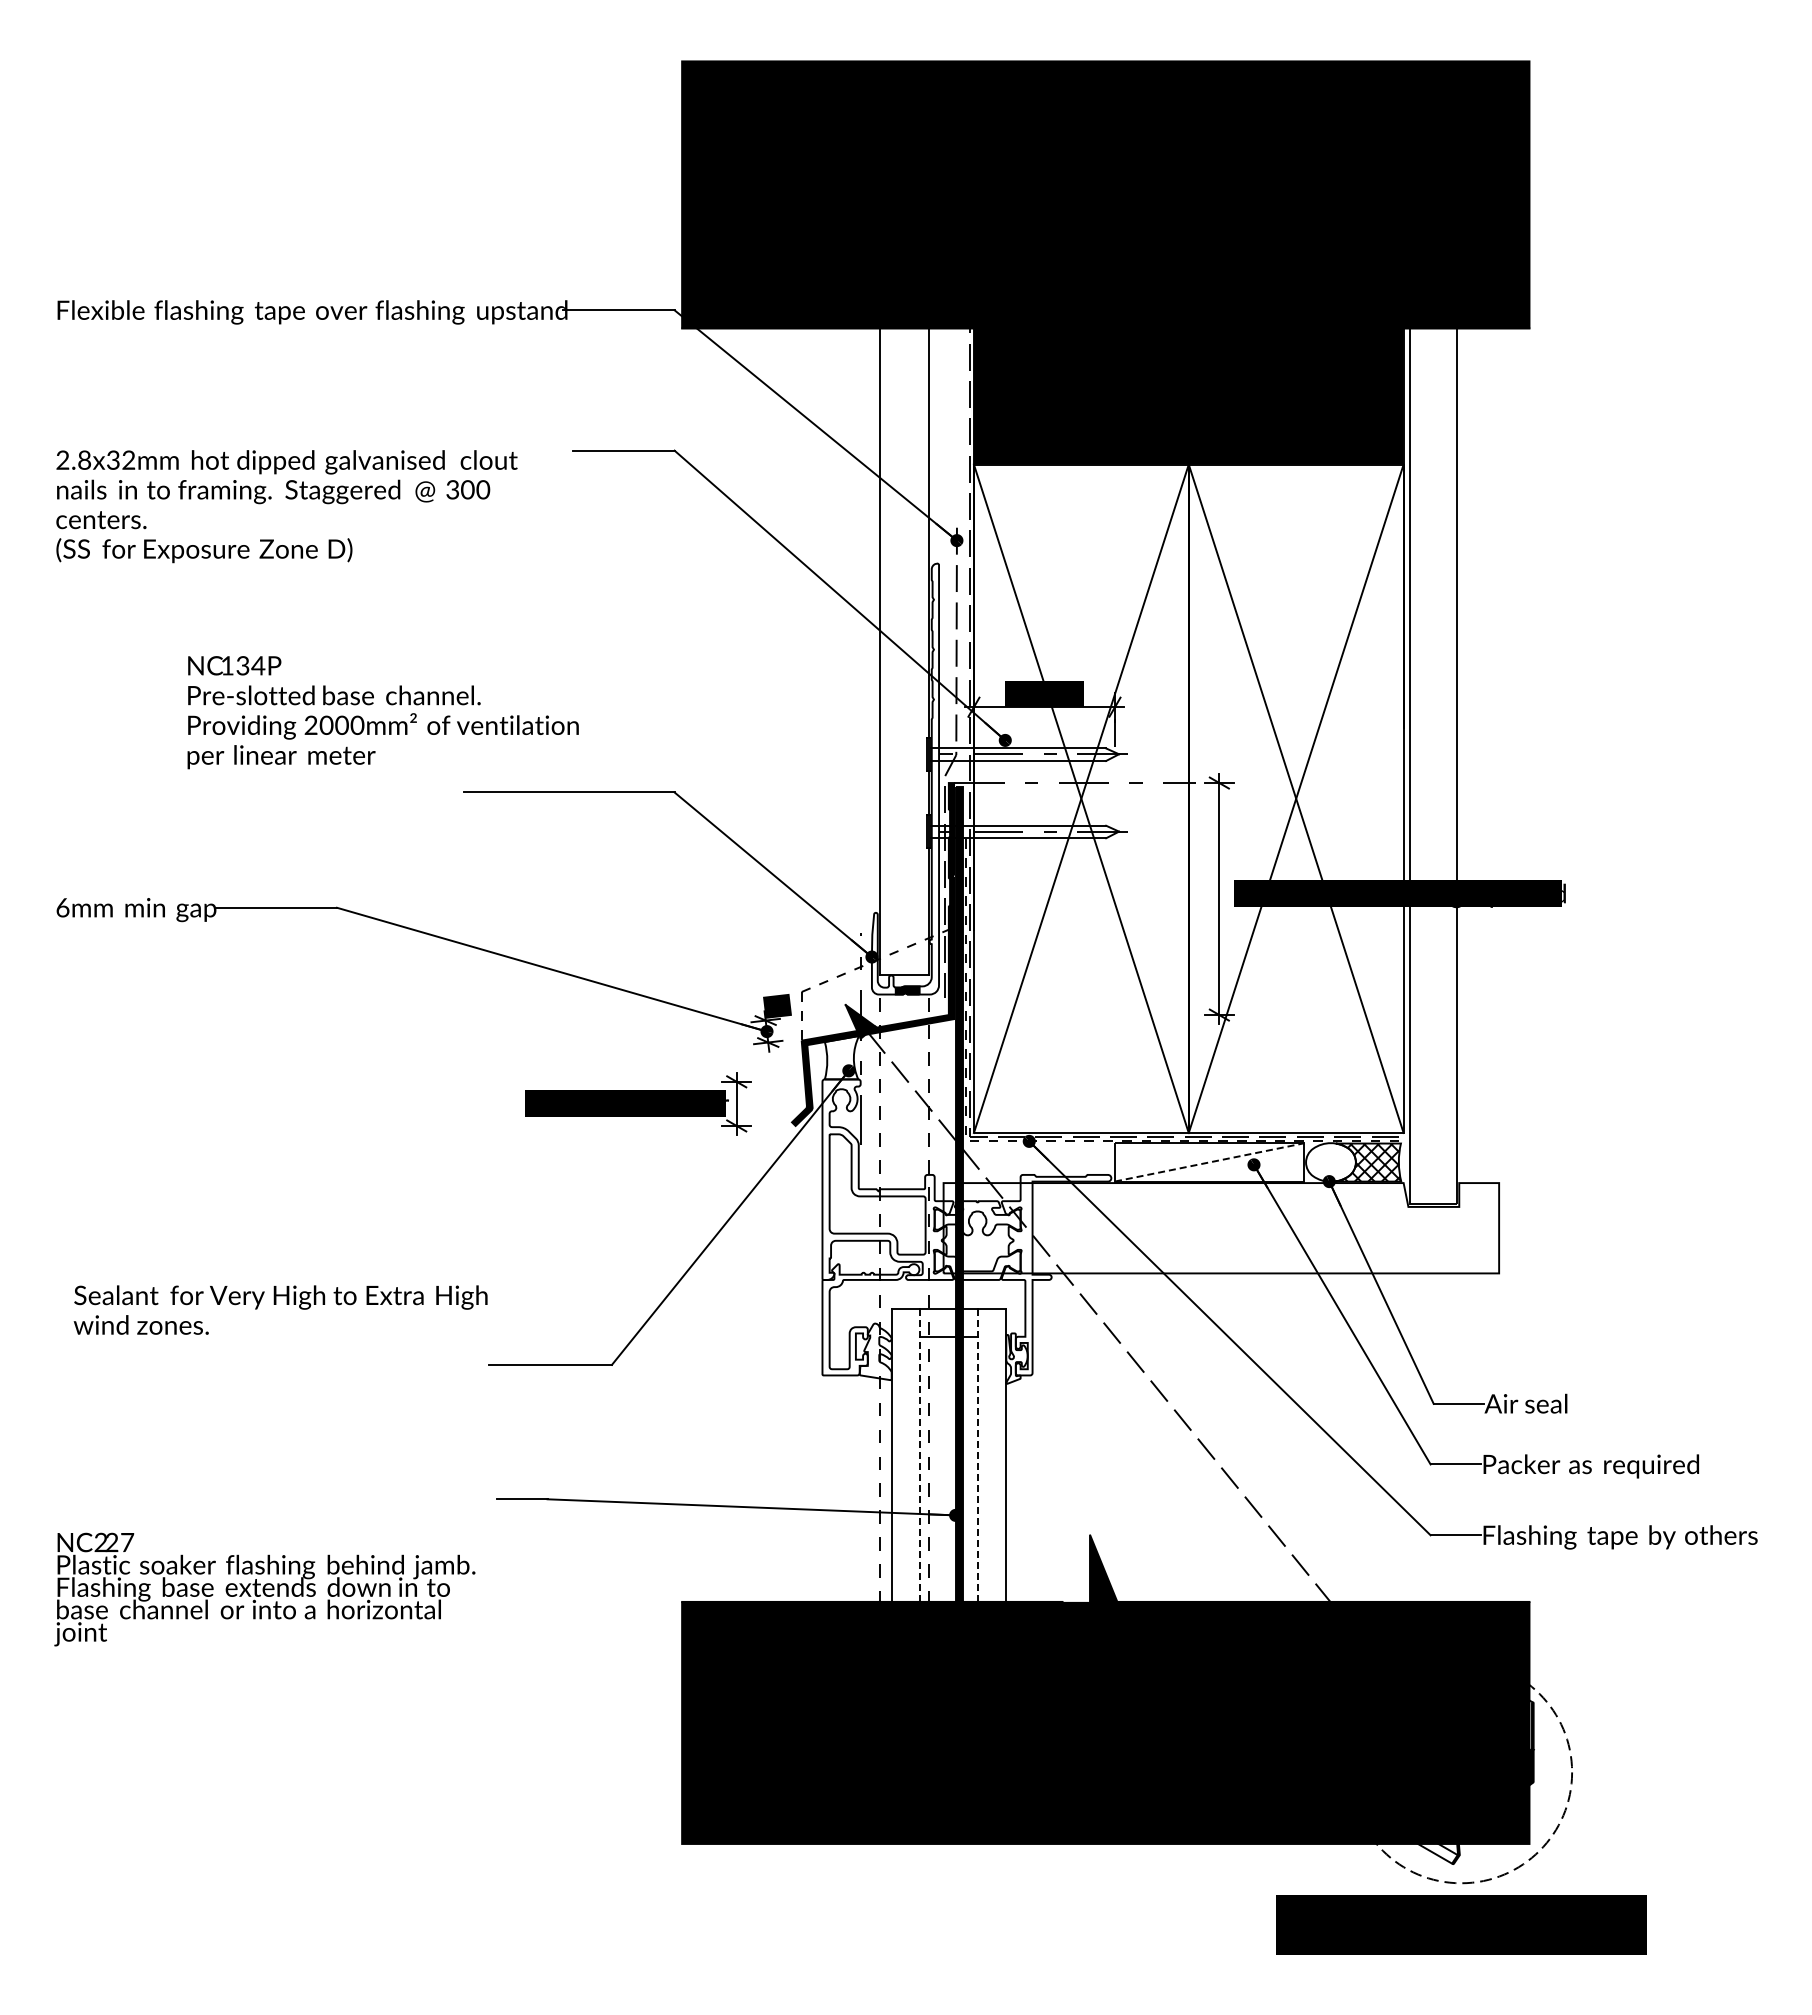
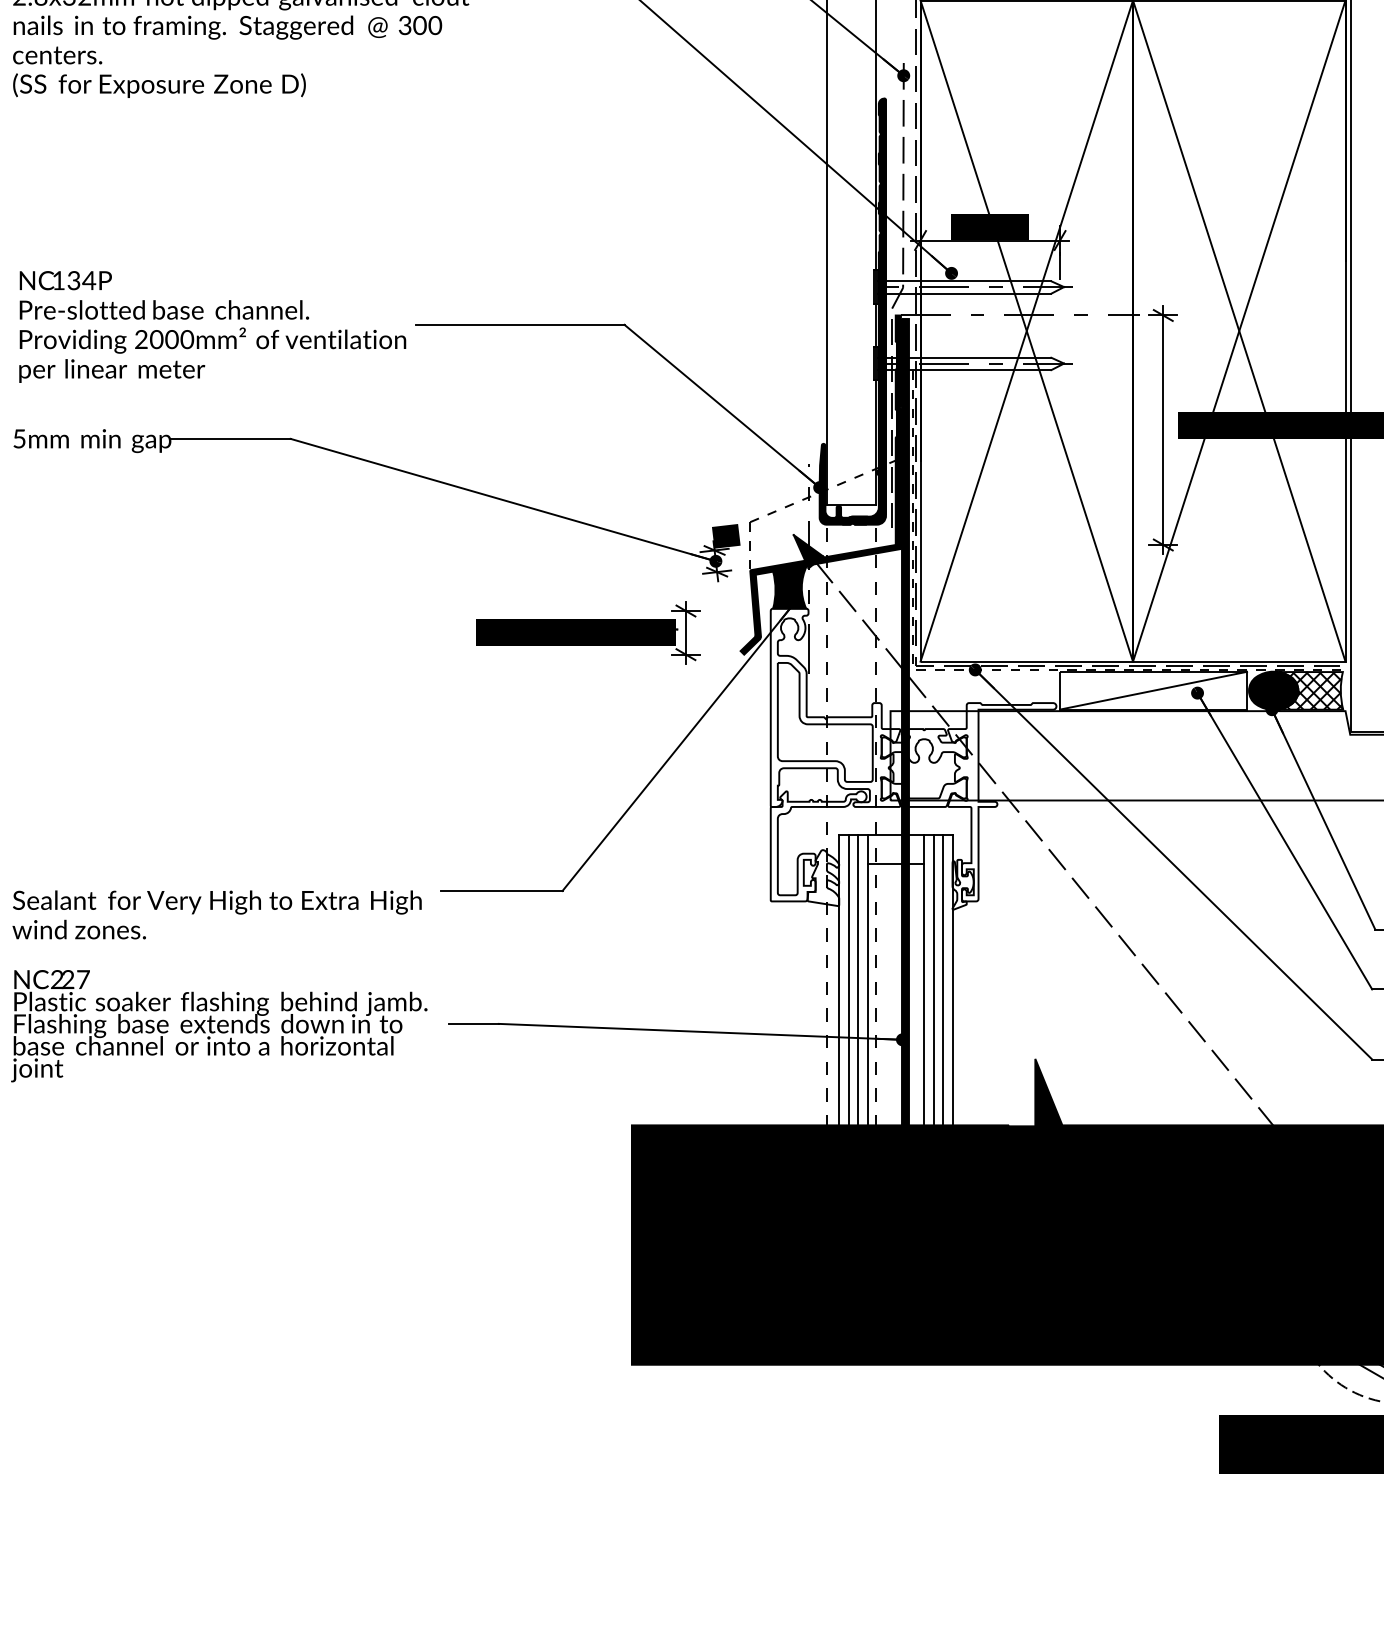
text: (382, 712) -> (211, 326), moved
fill: (905, 778) -> (852, 311), added
text: (62, 907) -> (19, 438), 6mm -> 5mm
fill: (841, 1057) -> (789, 586), added
line: (1210, 1162) -> (1154, 690), dashed -> solid
fill: (1330, 1162) -> (1273, 690), added
text: (280, 1309) -> (216, 914), moved
line: (901, 1460) -> (848, 985), added
line: (910, 1460) -> (857, 985), added
line: (987, 1460) -> (933, 985), added
line: (996, 1460) -> (942, 985), added
line: (920, 1461) -> (867, 986), dashed -> solid
line: (977, 1461) -> (924, 986), dashed -> solid
text: (264, 1589) -> (218, 1026), moved

